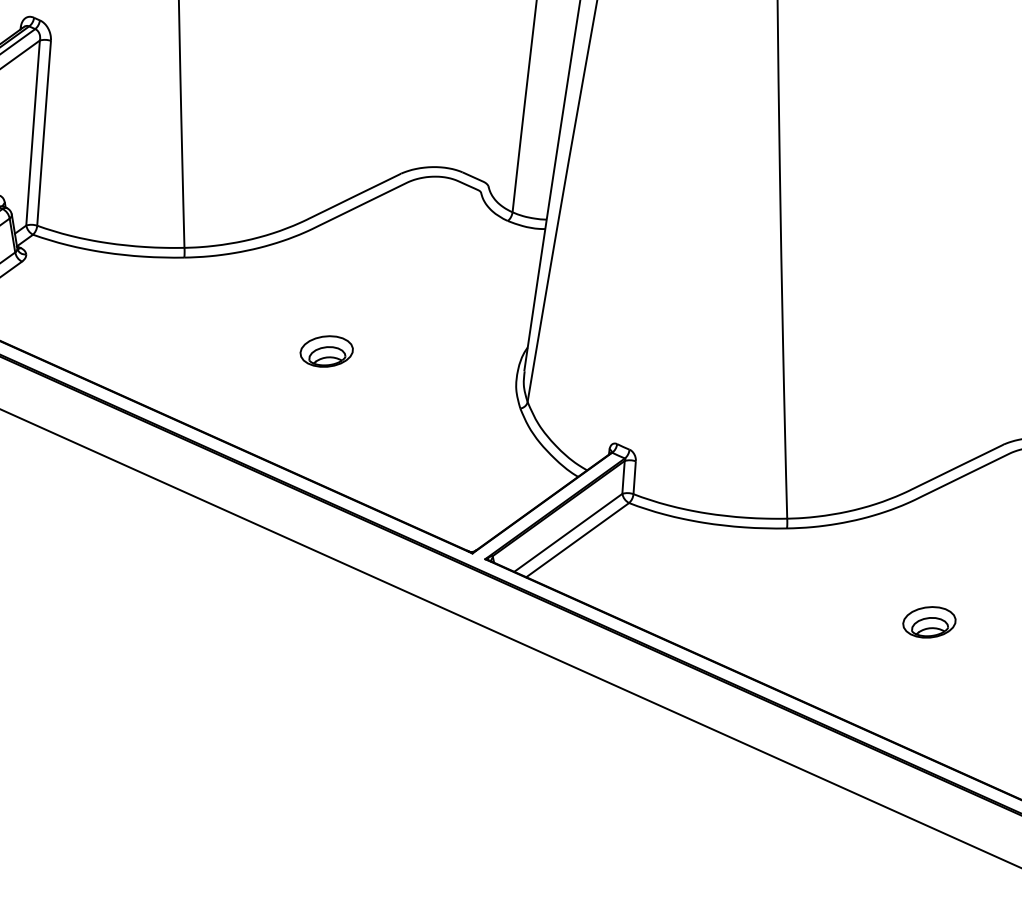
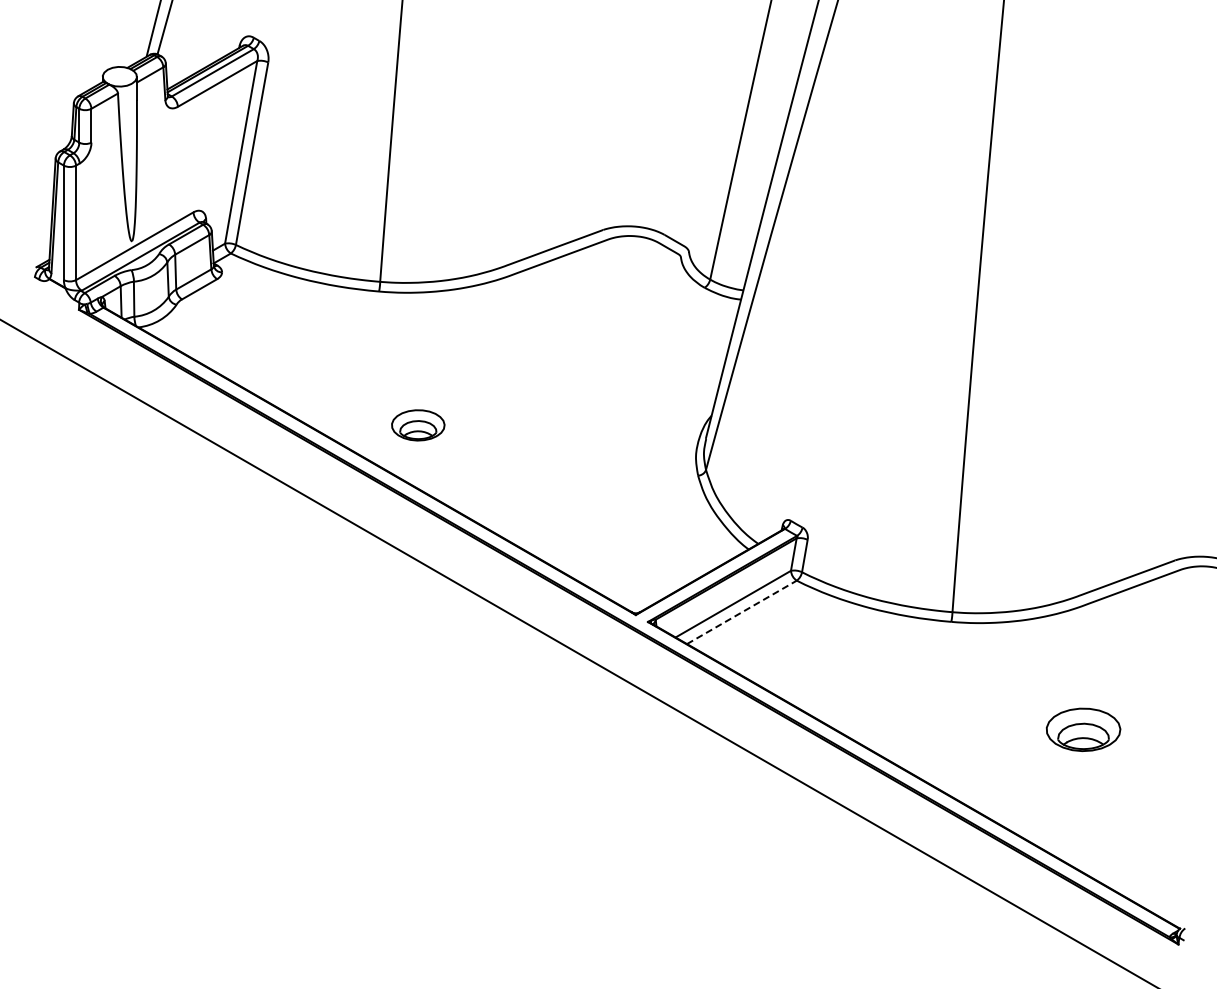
part: (326, 351) -> (418, 425), moved
line: (578, 540) -> (742, 612), solid -> dashed
part: (929, 622) -> (1083, 729), size x1.4

